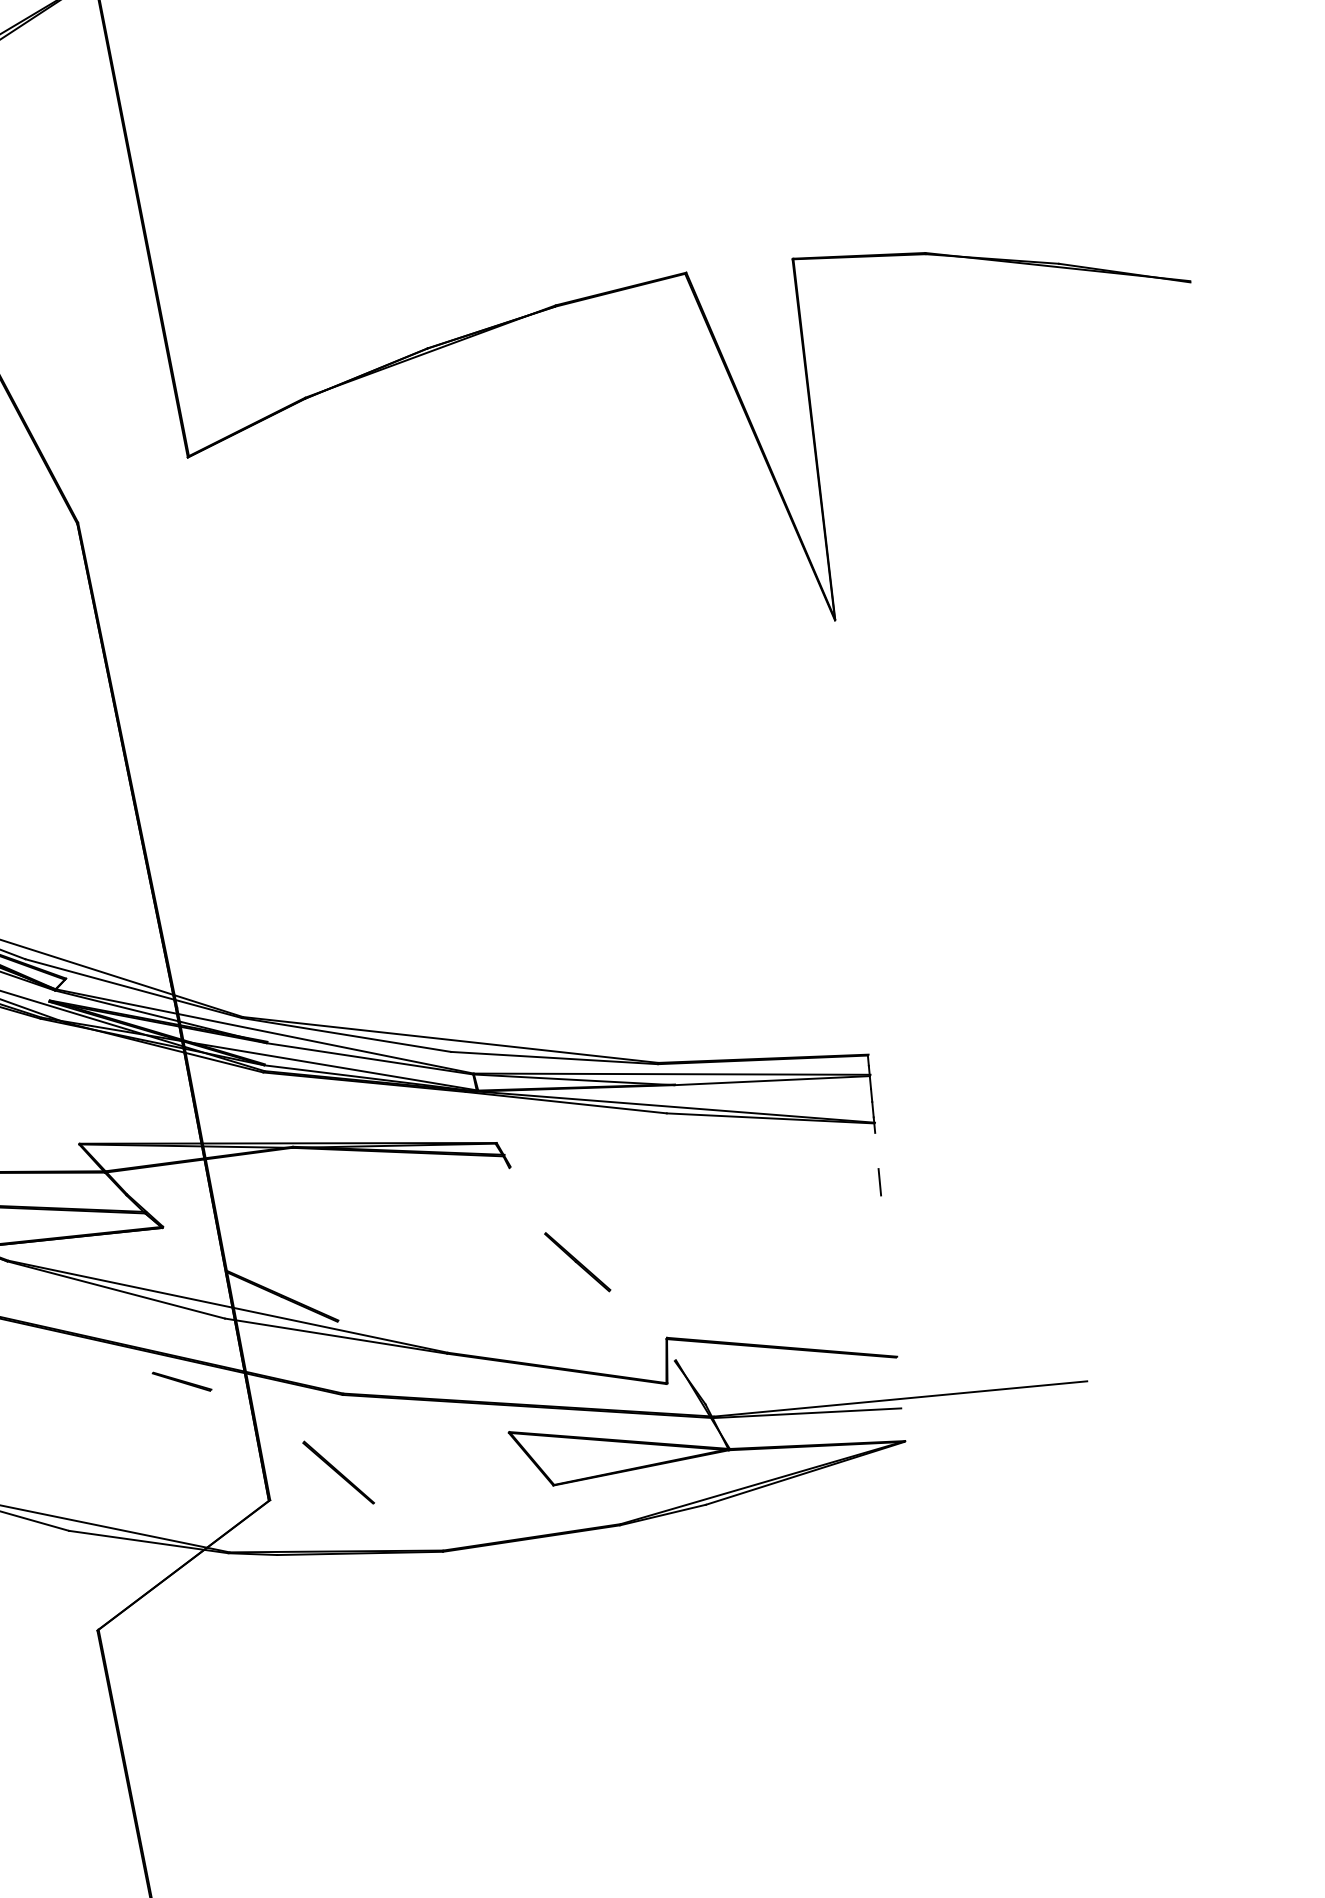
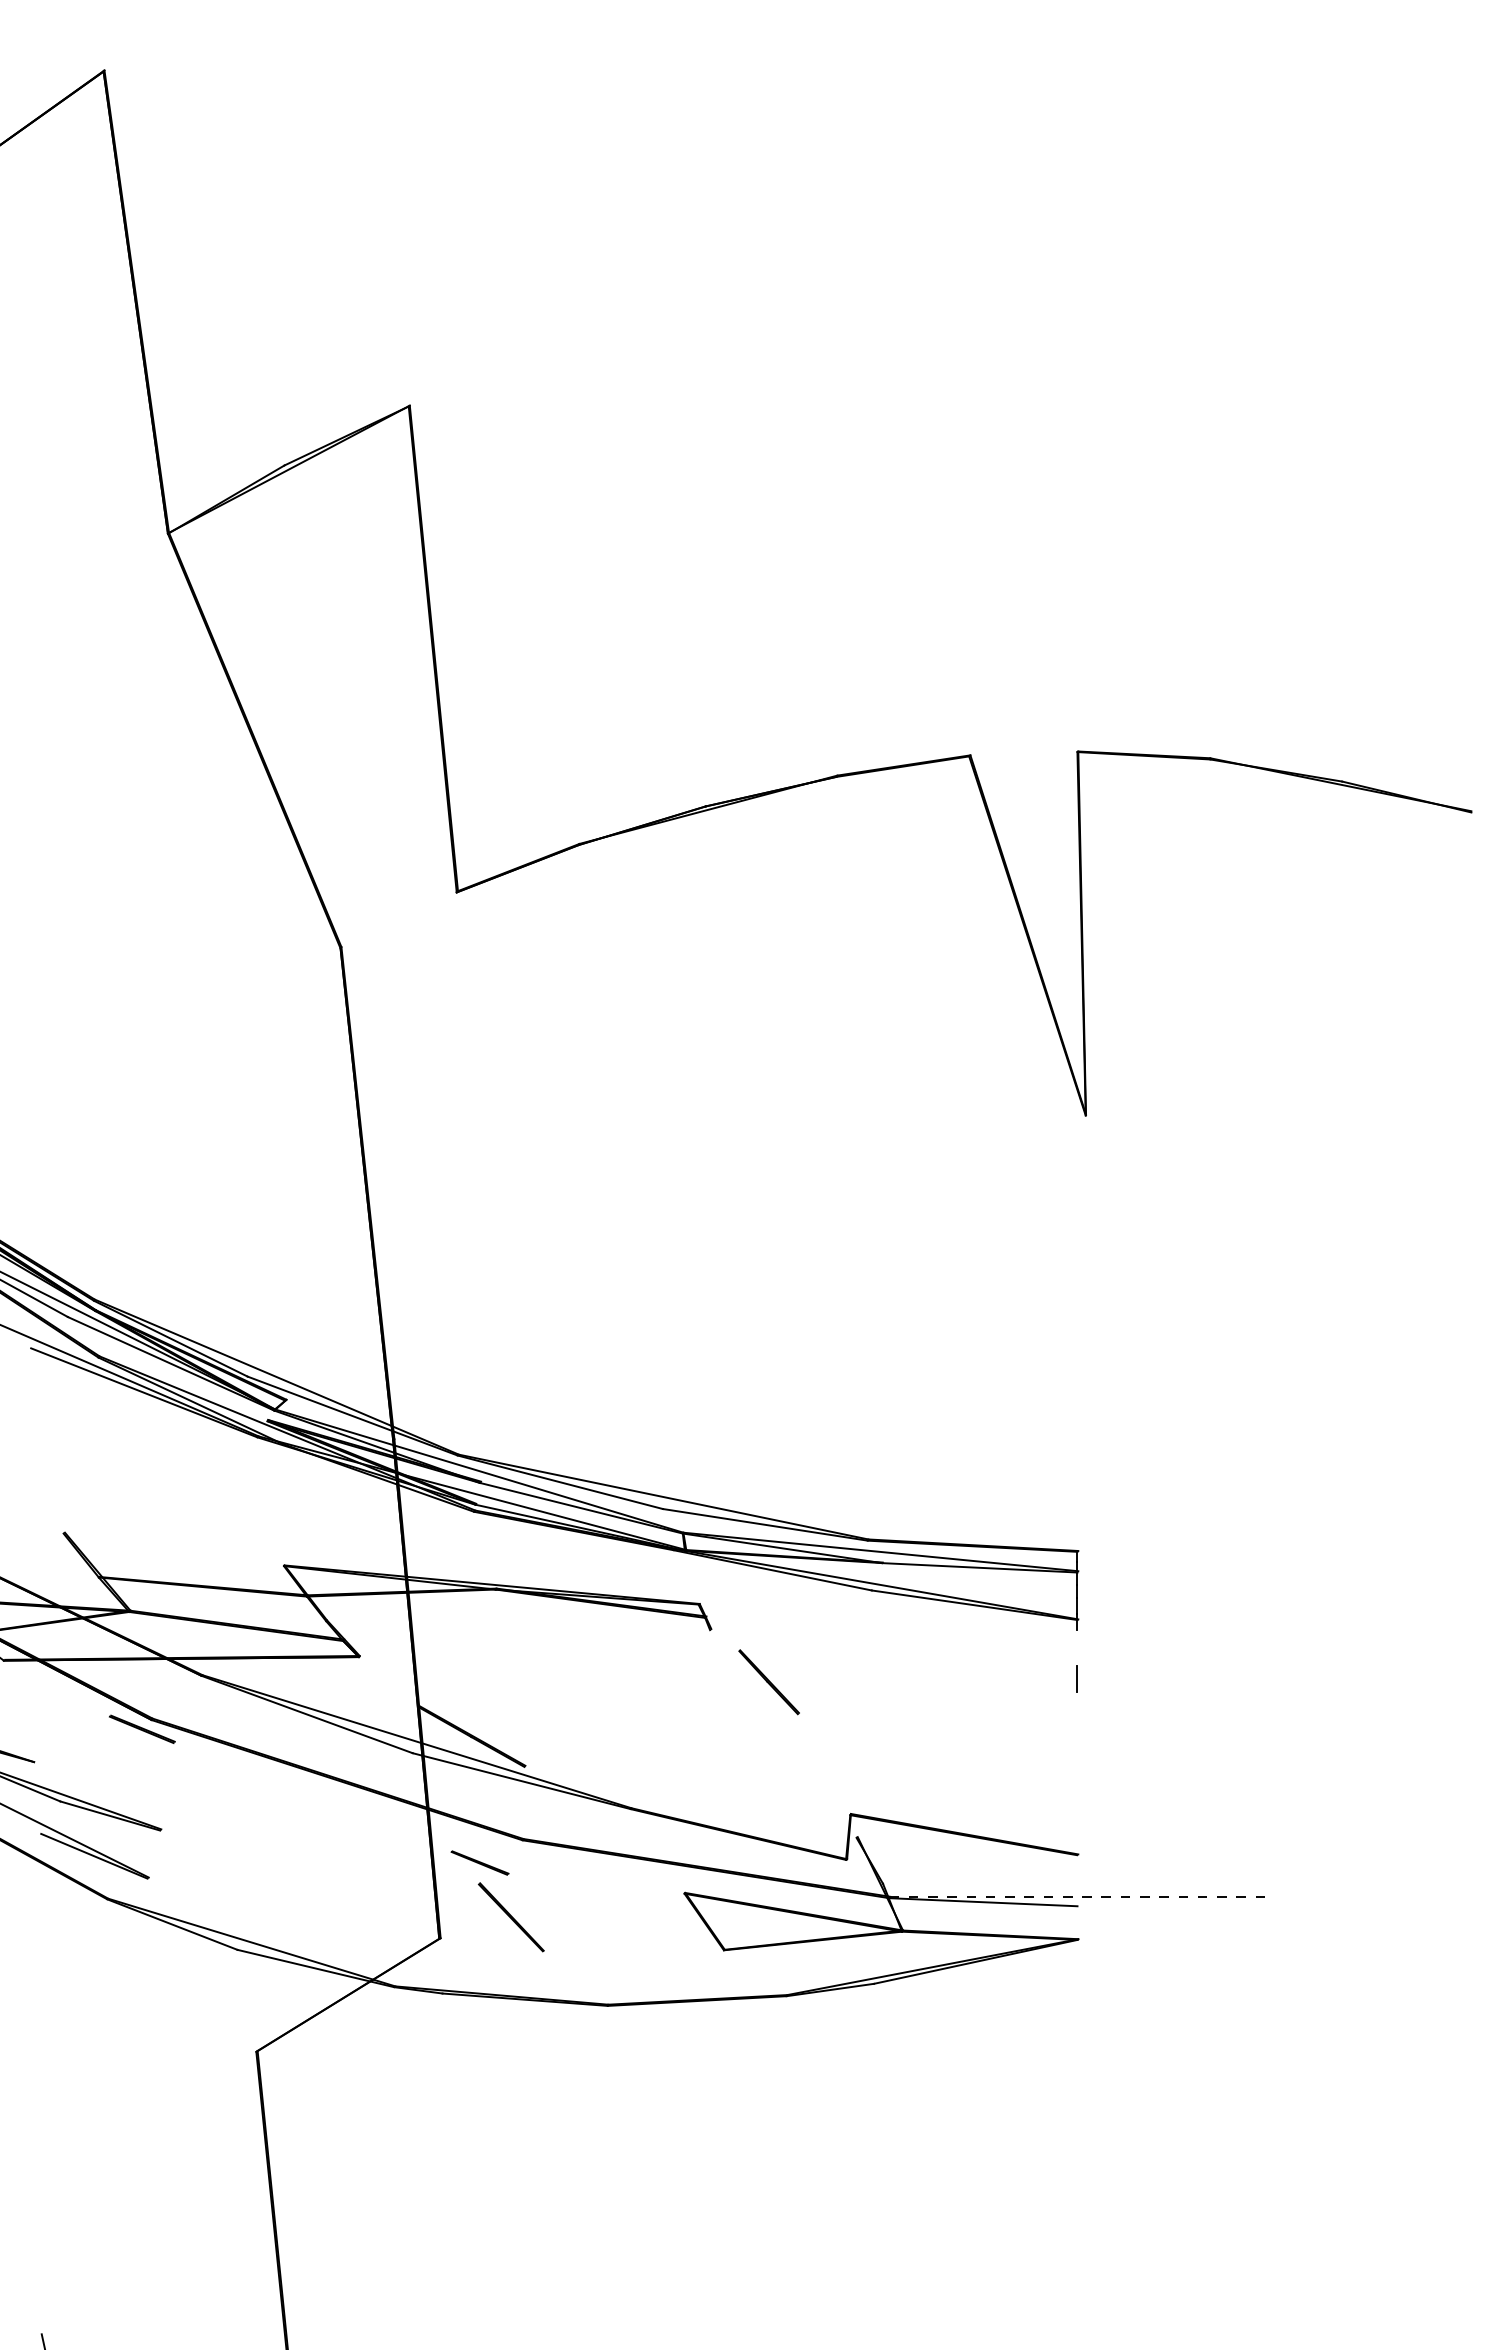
line: (577, 1262) -> (768, 1682), moved
line: (181, 1381) -> (479, 1862), moved
line: (900, 1398) -> (1077, 1896), solid -> dashed

